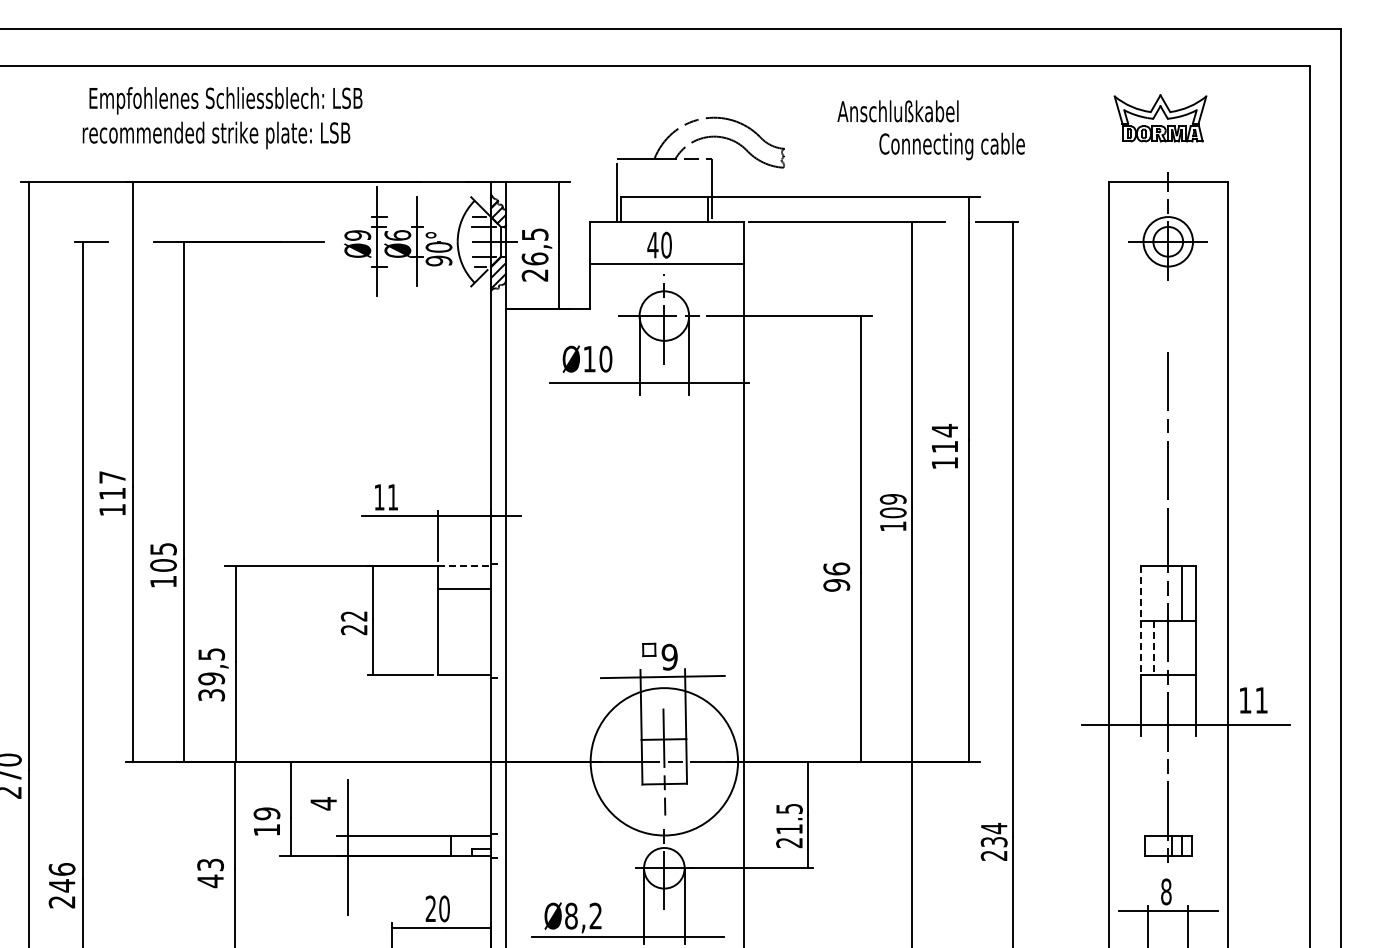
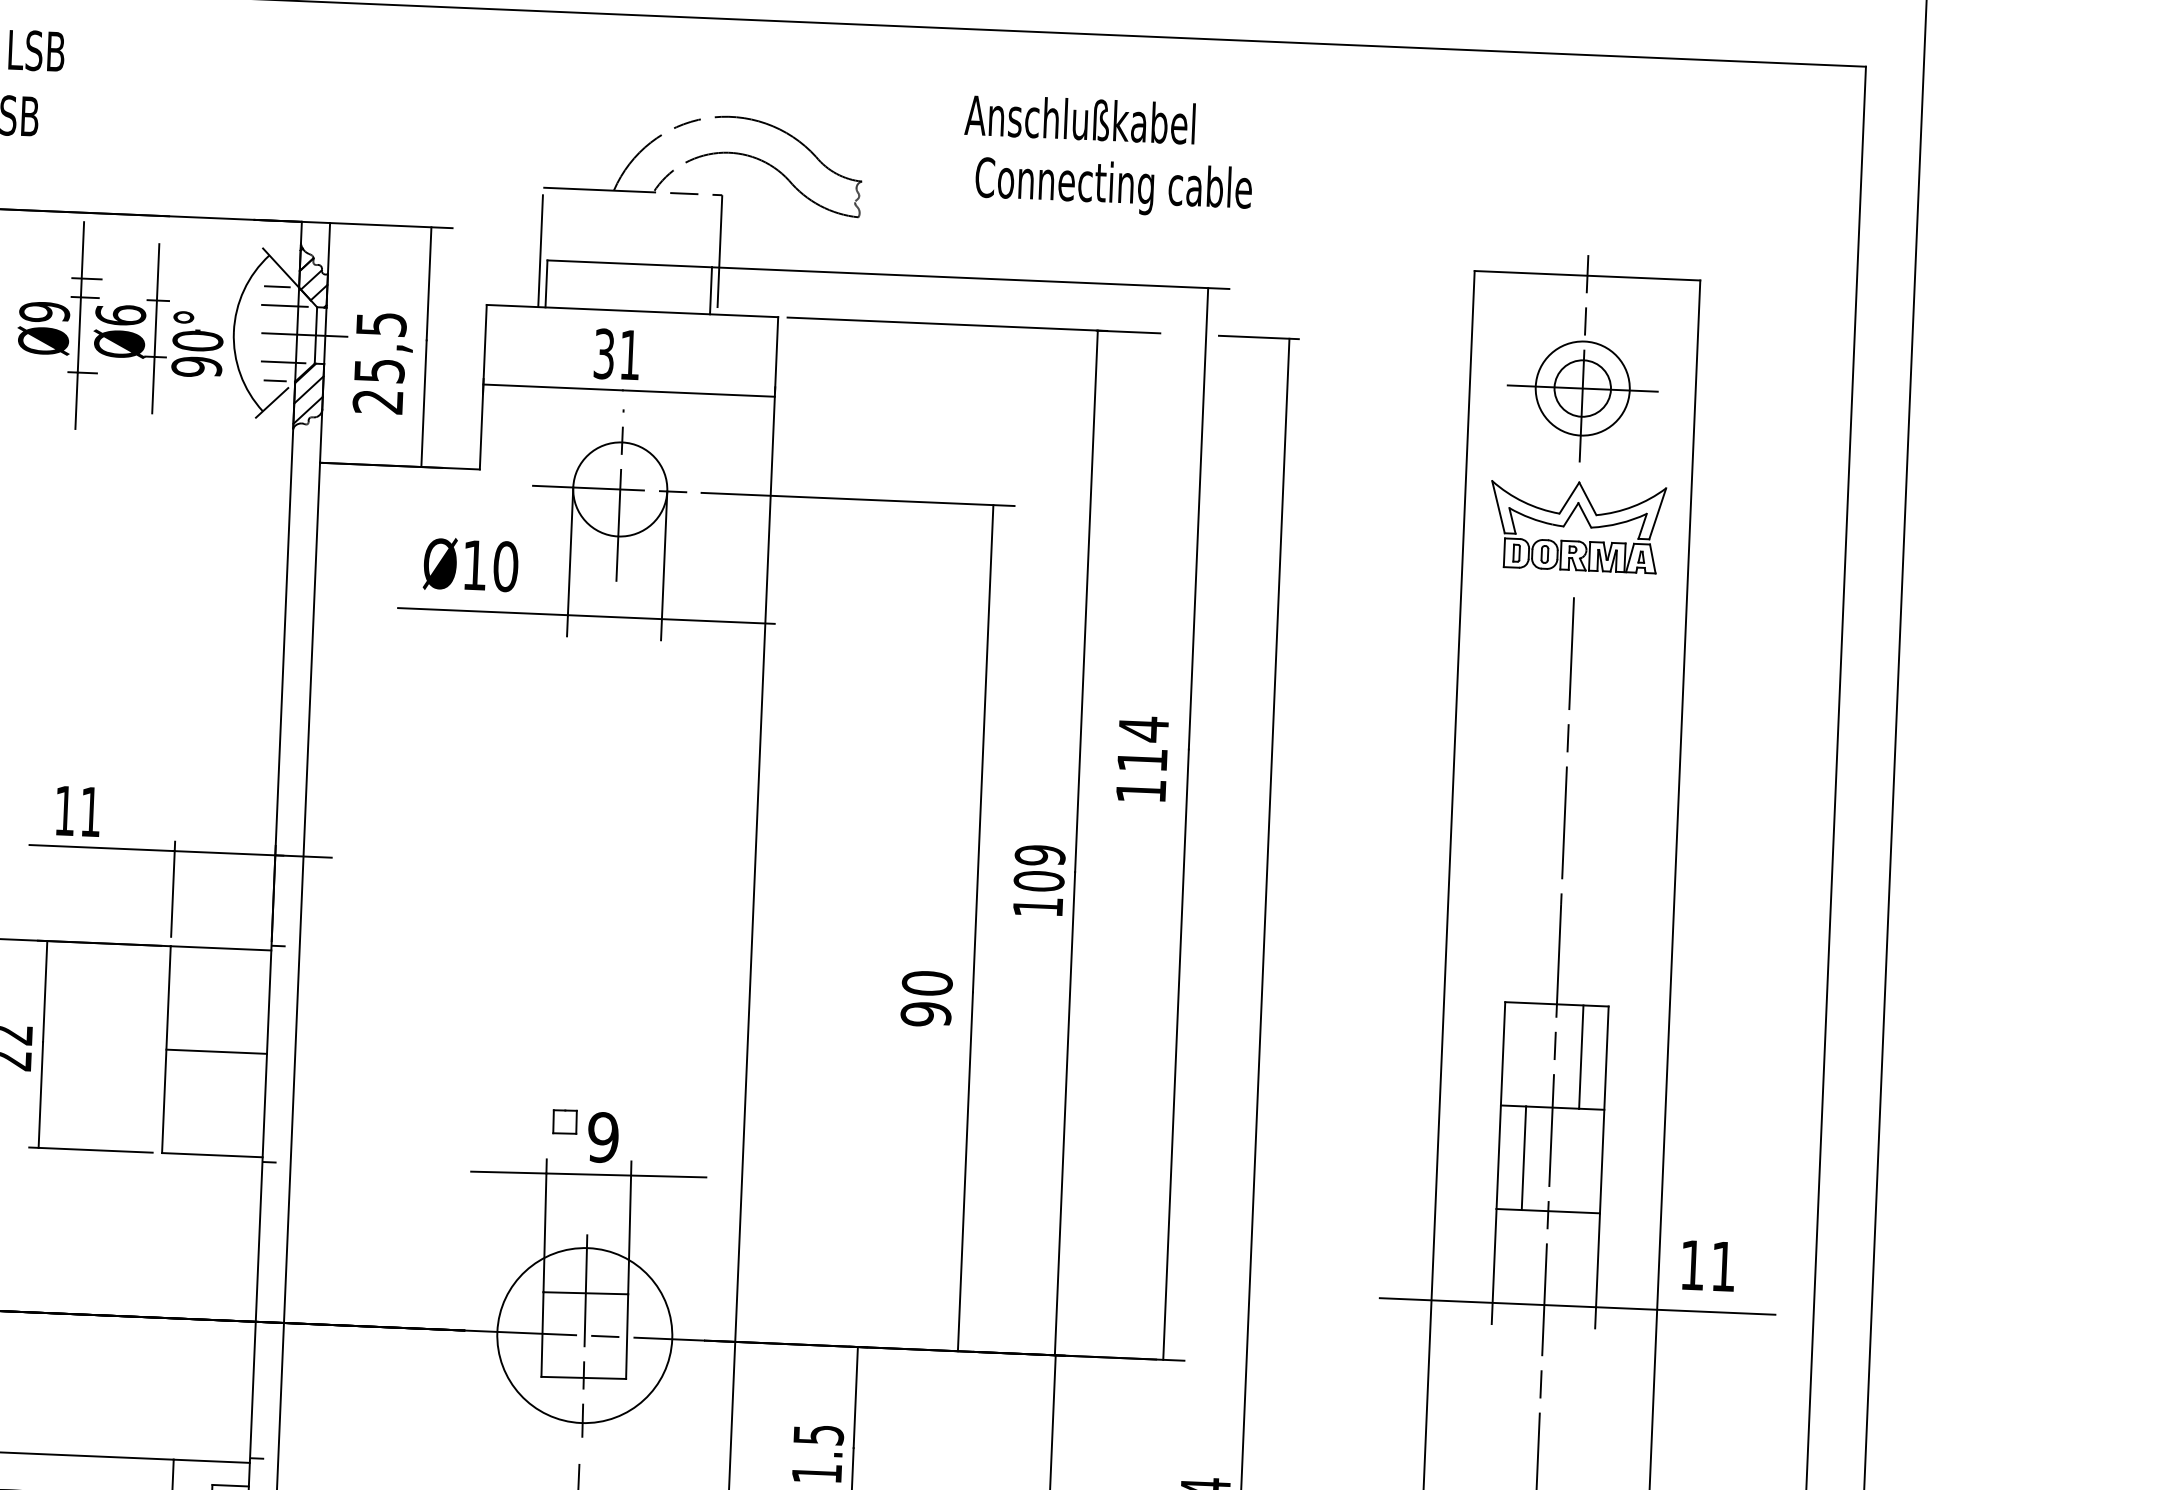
part: (1160, 118) -> (1577, 526), moved
text: (951, 146) -> (1112, 187), moved
text: (659, 244) -> (616, 353), 40 -> 31
text: (534, 258) -> (378, 369), 26,5 -> 25,5
line: (465, 566) -> (222, 948), dashed -> solid
text: (836, 568) -> (926, 982), 96 -> 90
line: (464, 588) -> (216, 1051), moved
line: (1141, 621) -> (1501, 1107), dashed -> solid
line: (1154, 648) -> (1524, 1159), dashed -> solid
circle: (664, 761) -> (585, 1335), size x0.62

